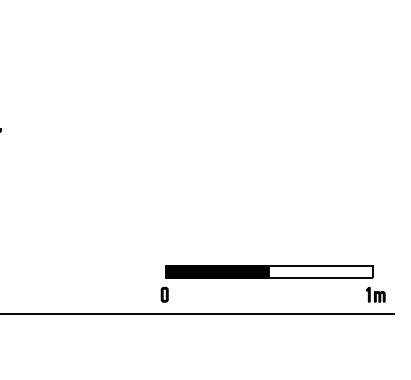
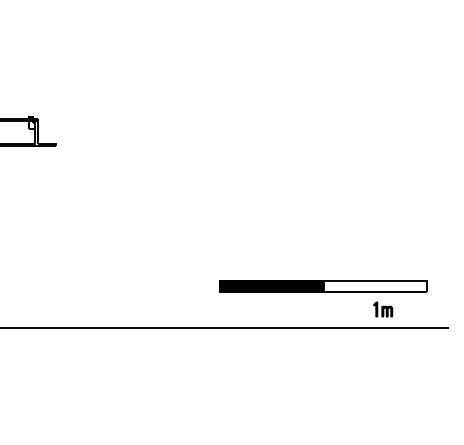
part: (165, 294) -> (219, 309), removed
part: (376, 294) -> (383, 309), moved

